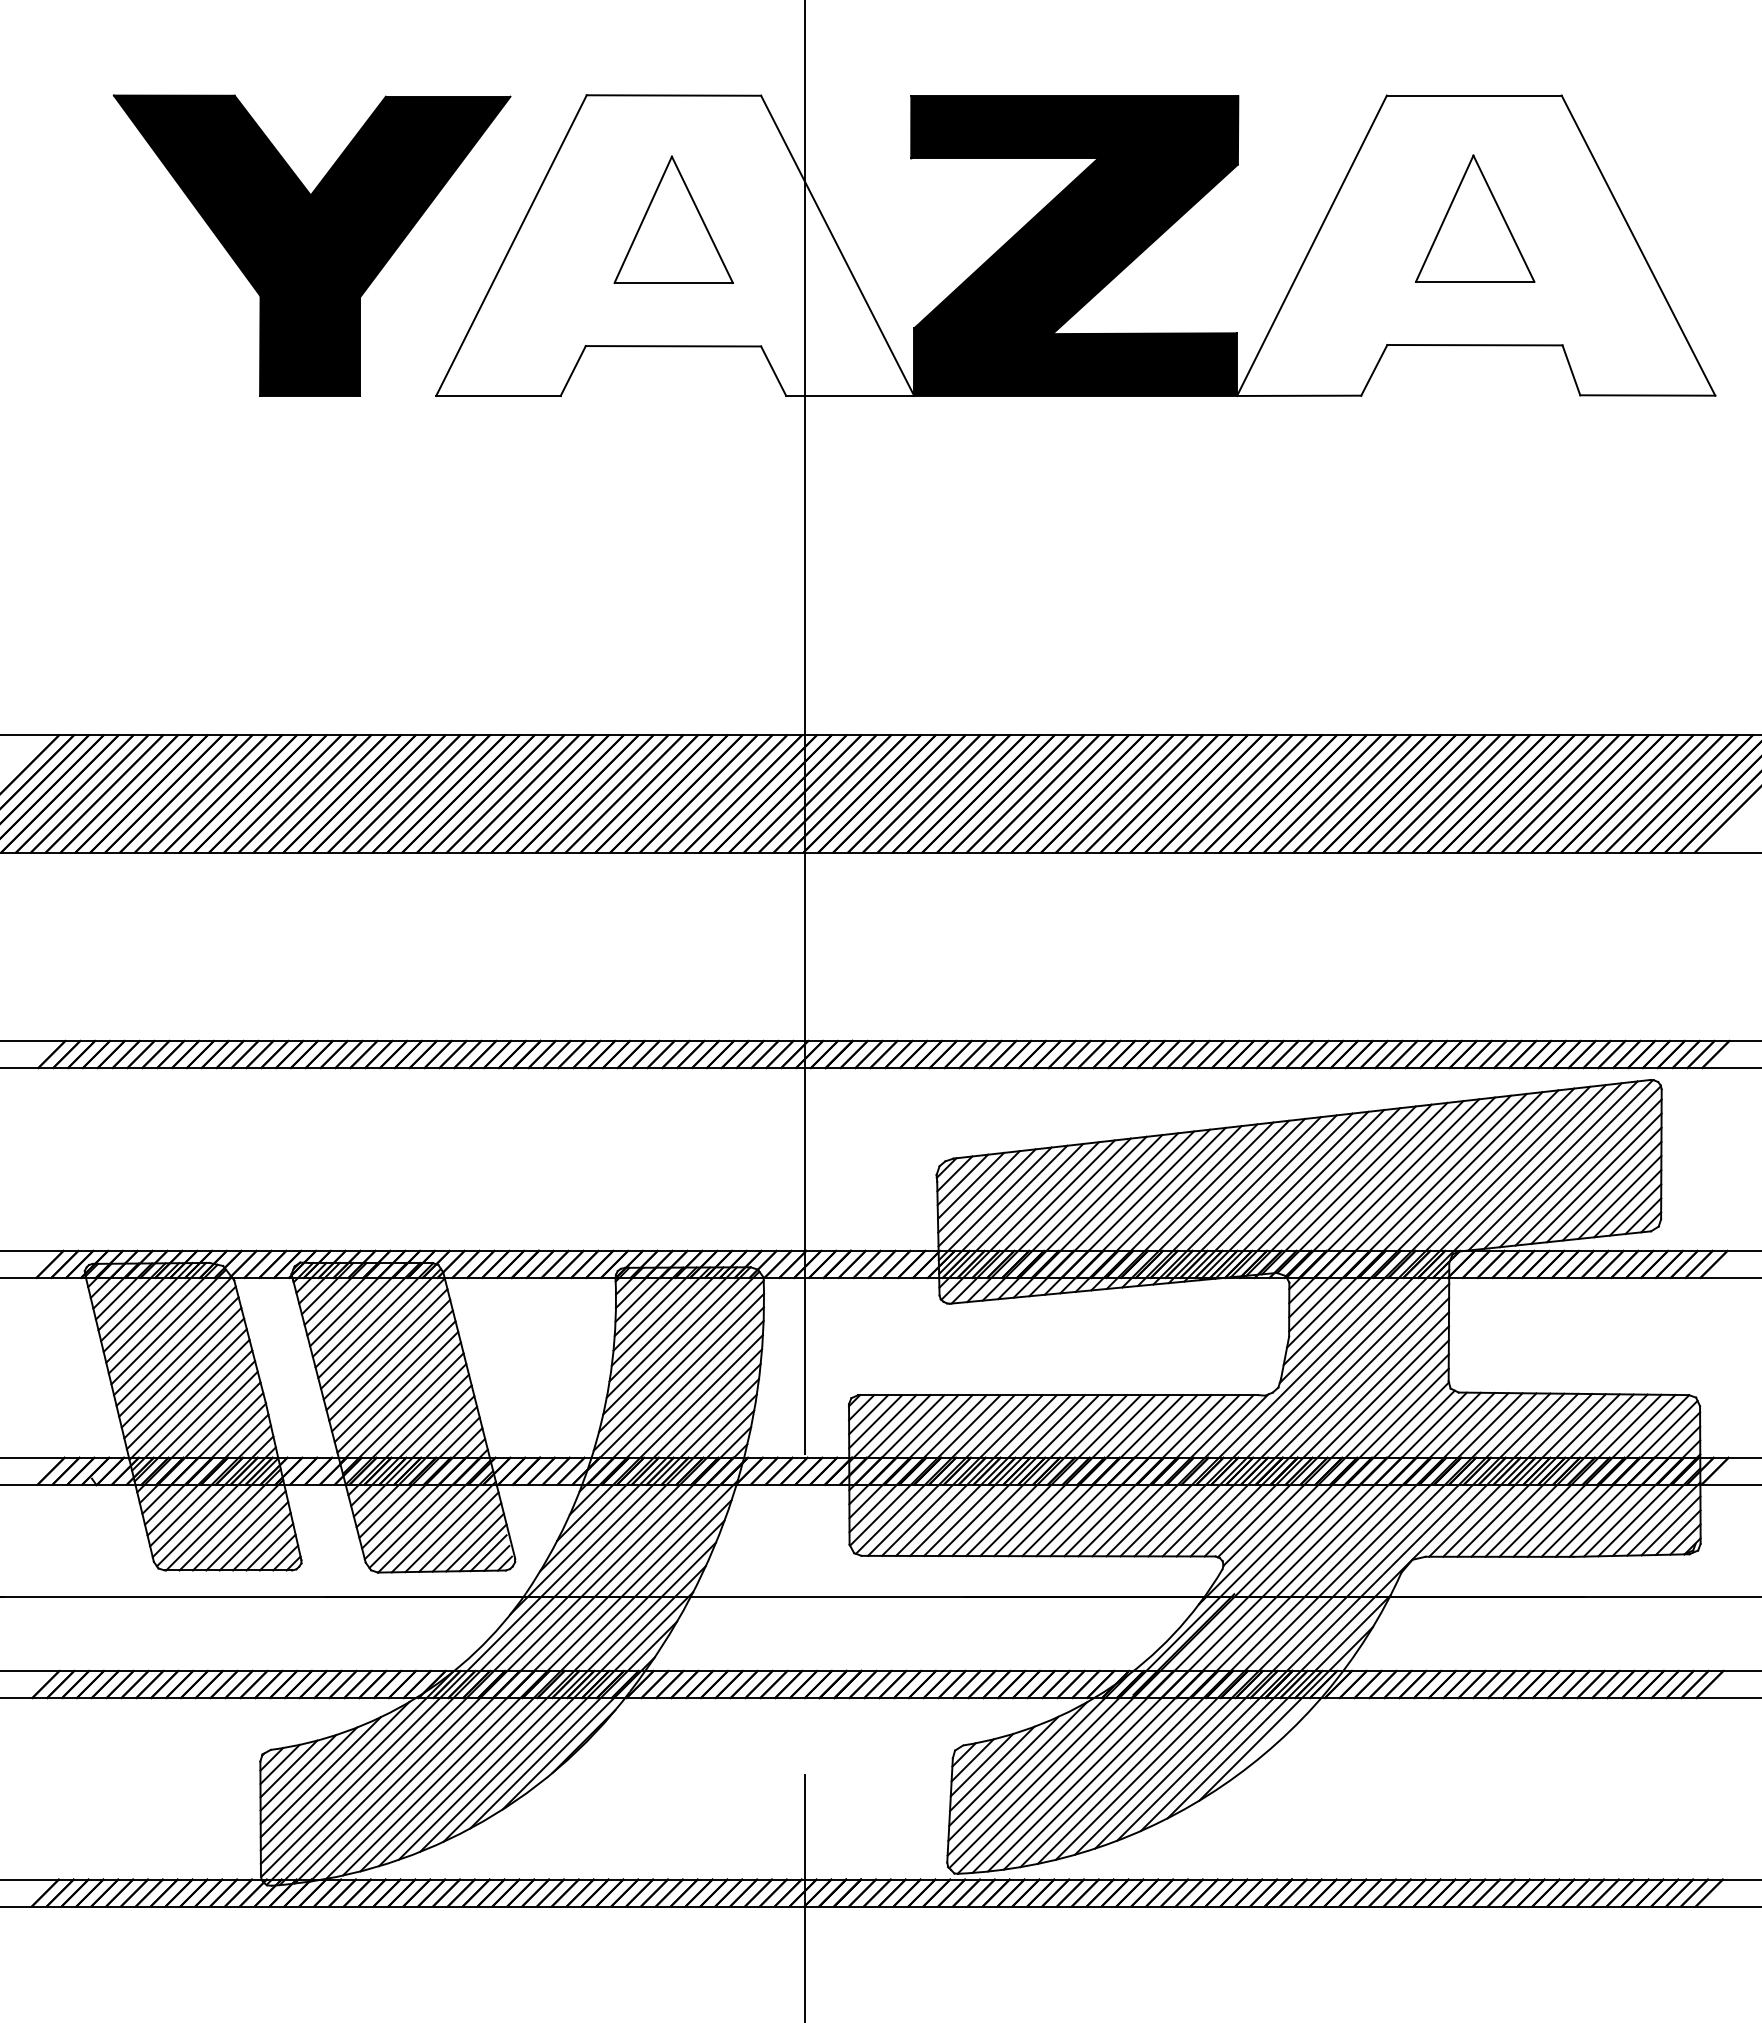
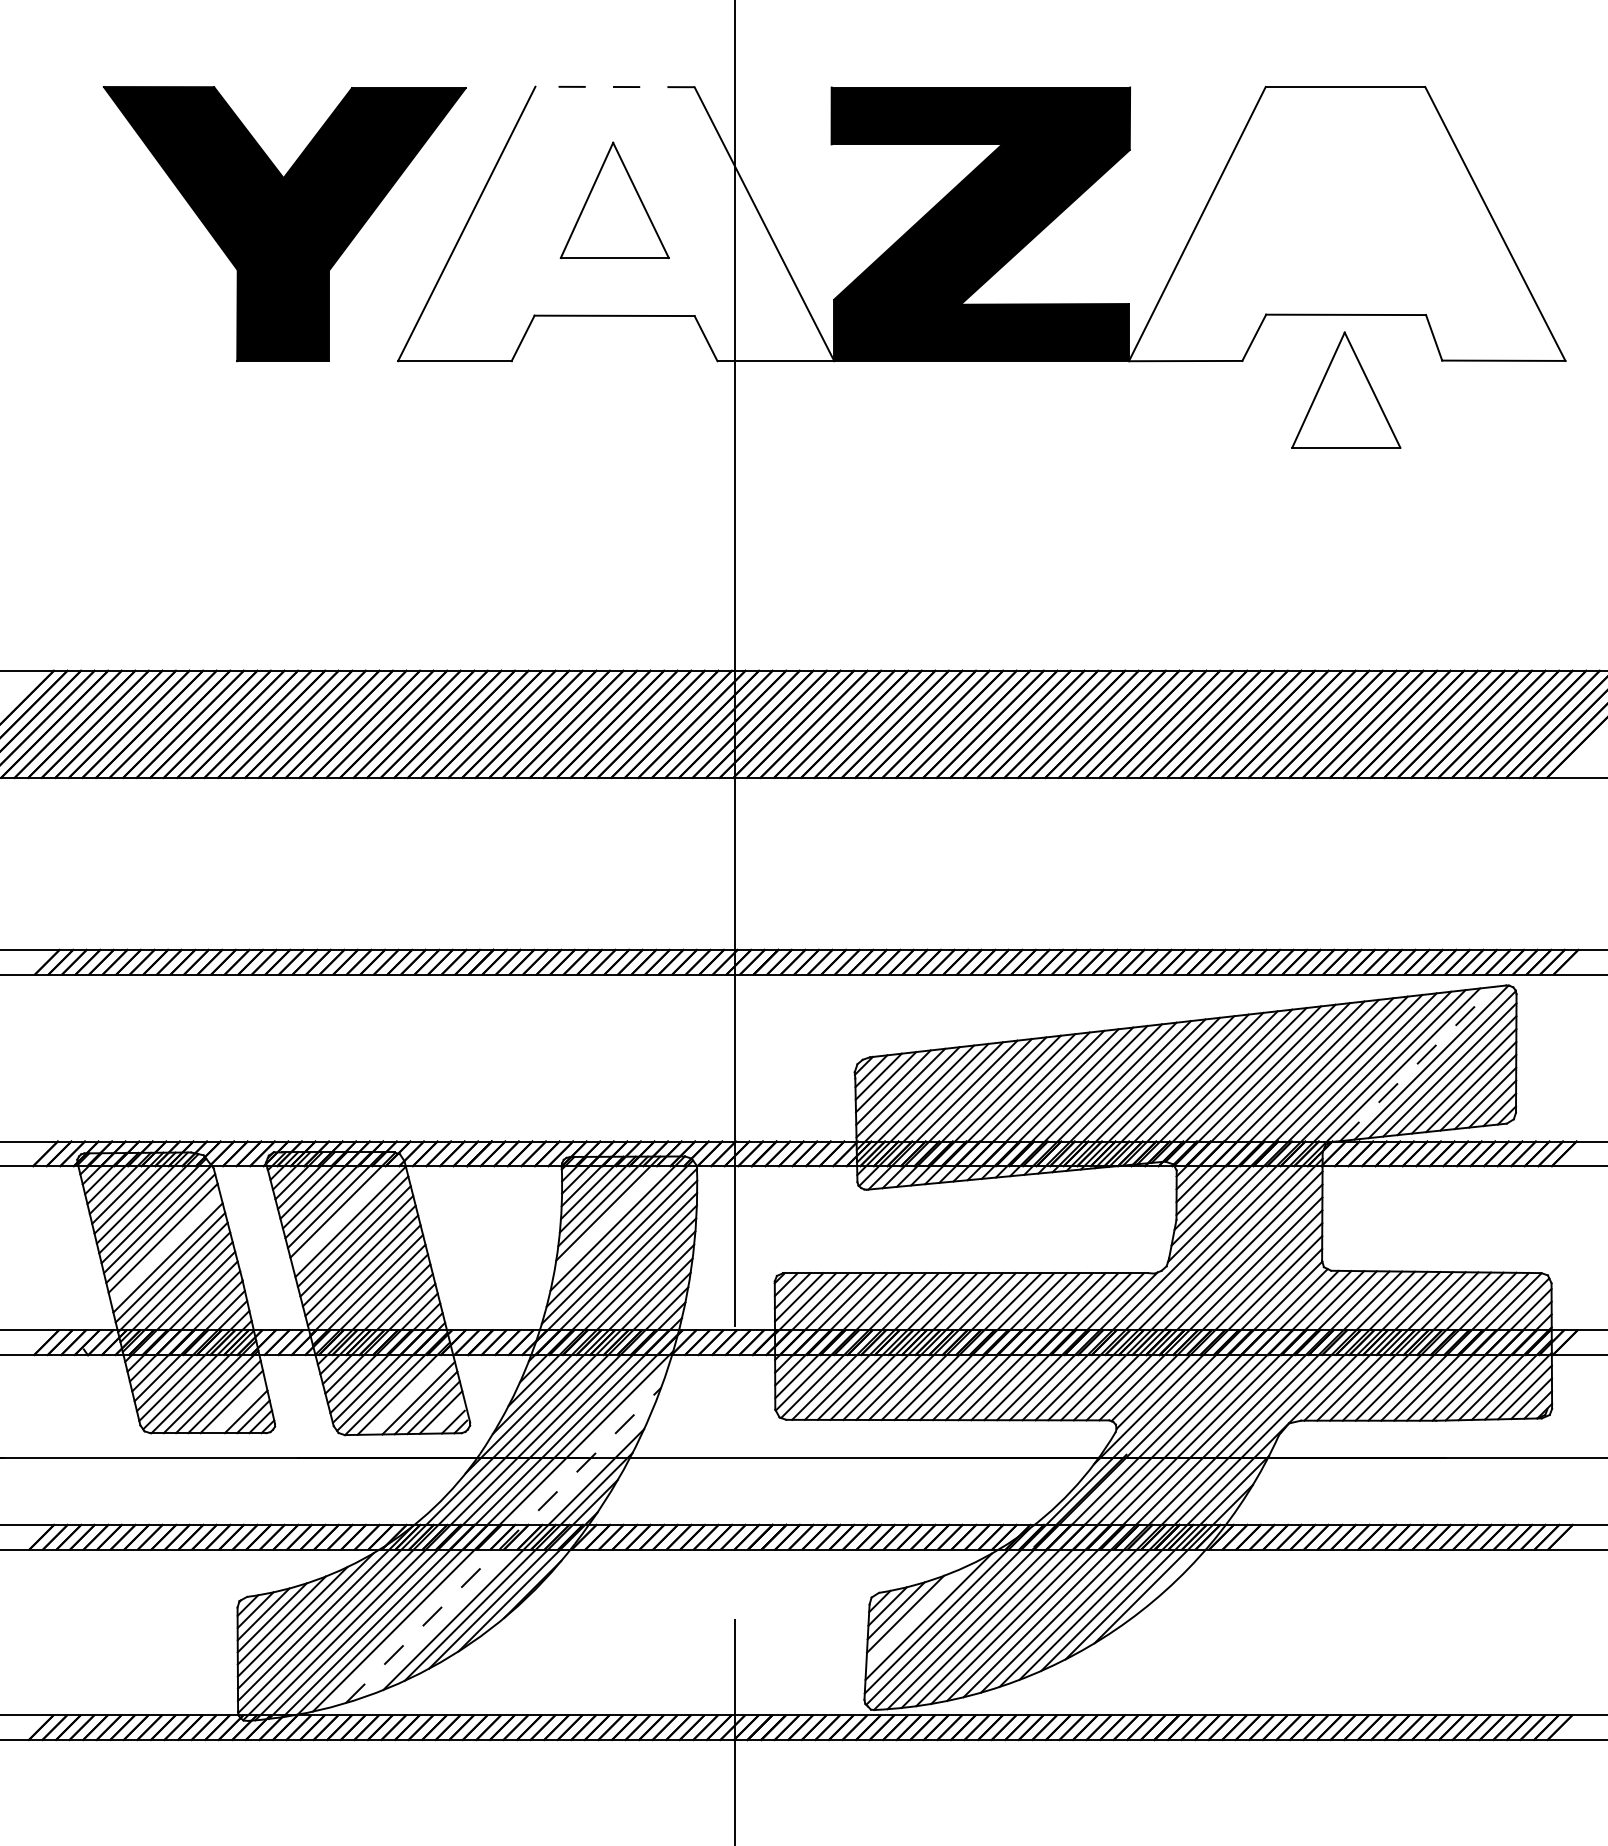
line: (673, 95) -> (614, 86), solid -> dashed
part: (1475, 218) -> (1346, 389), moved
line: (1553, 1165) -> (1417, 1063), solid -> dashed
line: (380, 1328) -> (347, 1212), removed
line: (671, 1332) -> (612, 1215), removed
line: (181, 1367) -> (165, 1247), removed
line: (450, 1526) -> (411, 1393), removed
line: (261, 1541) -> (238, 1406), removed
line: (488, 1553) -> (445, 1417), removed
line: (545, 1685) -> (497, 1538), removed
line: (552, 1693) -> (504, 1545), solid -> dashed
line: (557, 1700) -> (508, 1551), removed
line: (1003, 1771) -> (915, 1616), removed

